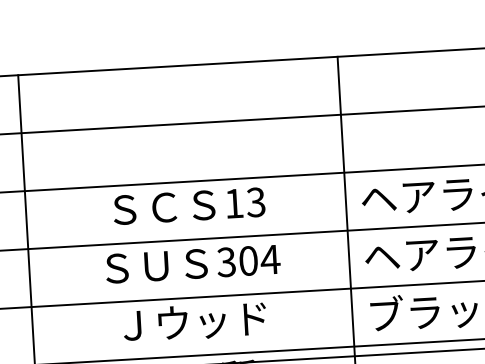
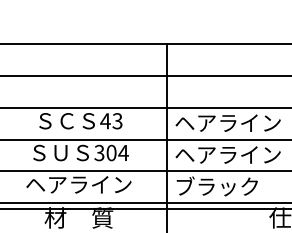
text: (234, 204) -> (105, 121), 13 -> 43
text: (191, 321) -> (78, 184), Ｊウッド -> ヘアライン

